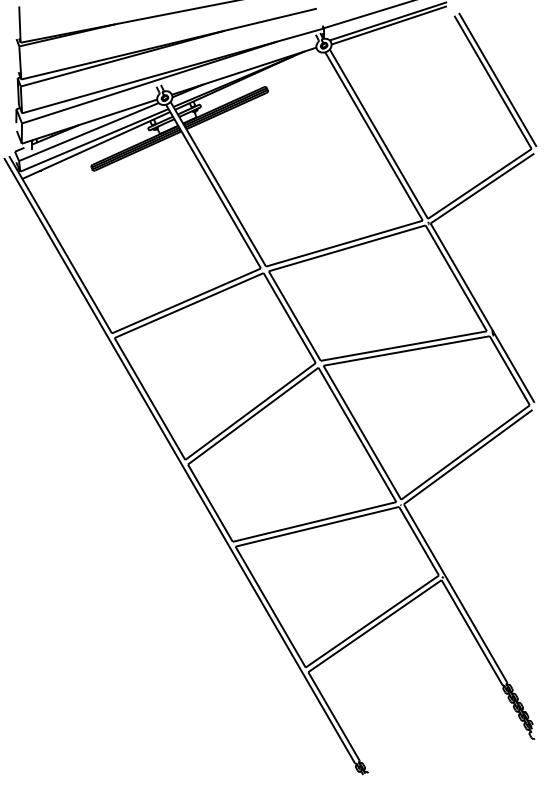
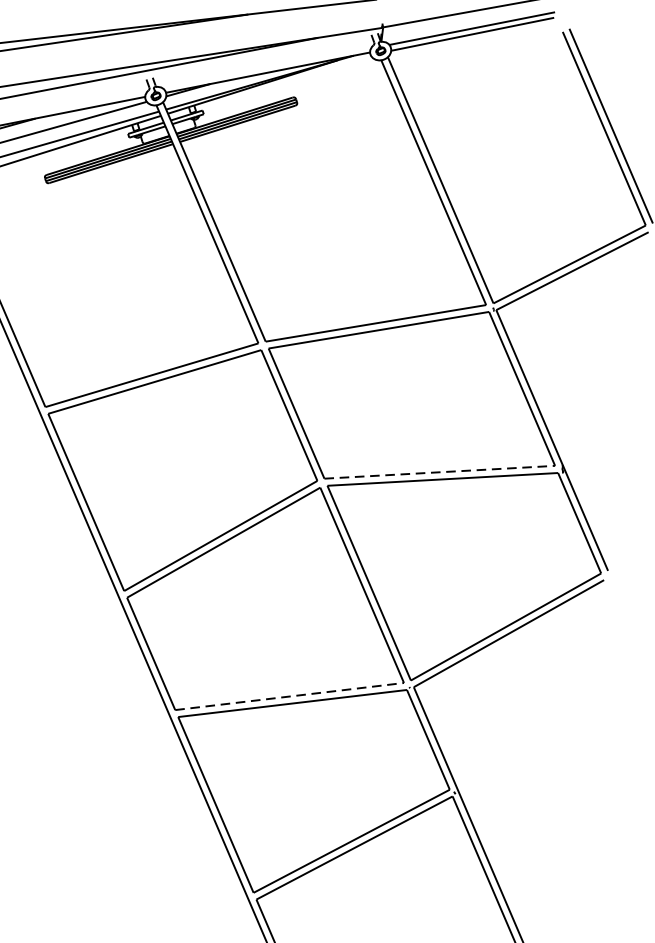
line: (404, 346) -> (440, 472), solid -> dashed
line: (315, 521) -> (290, 696), solid -> dashed

